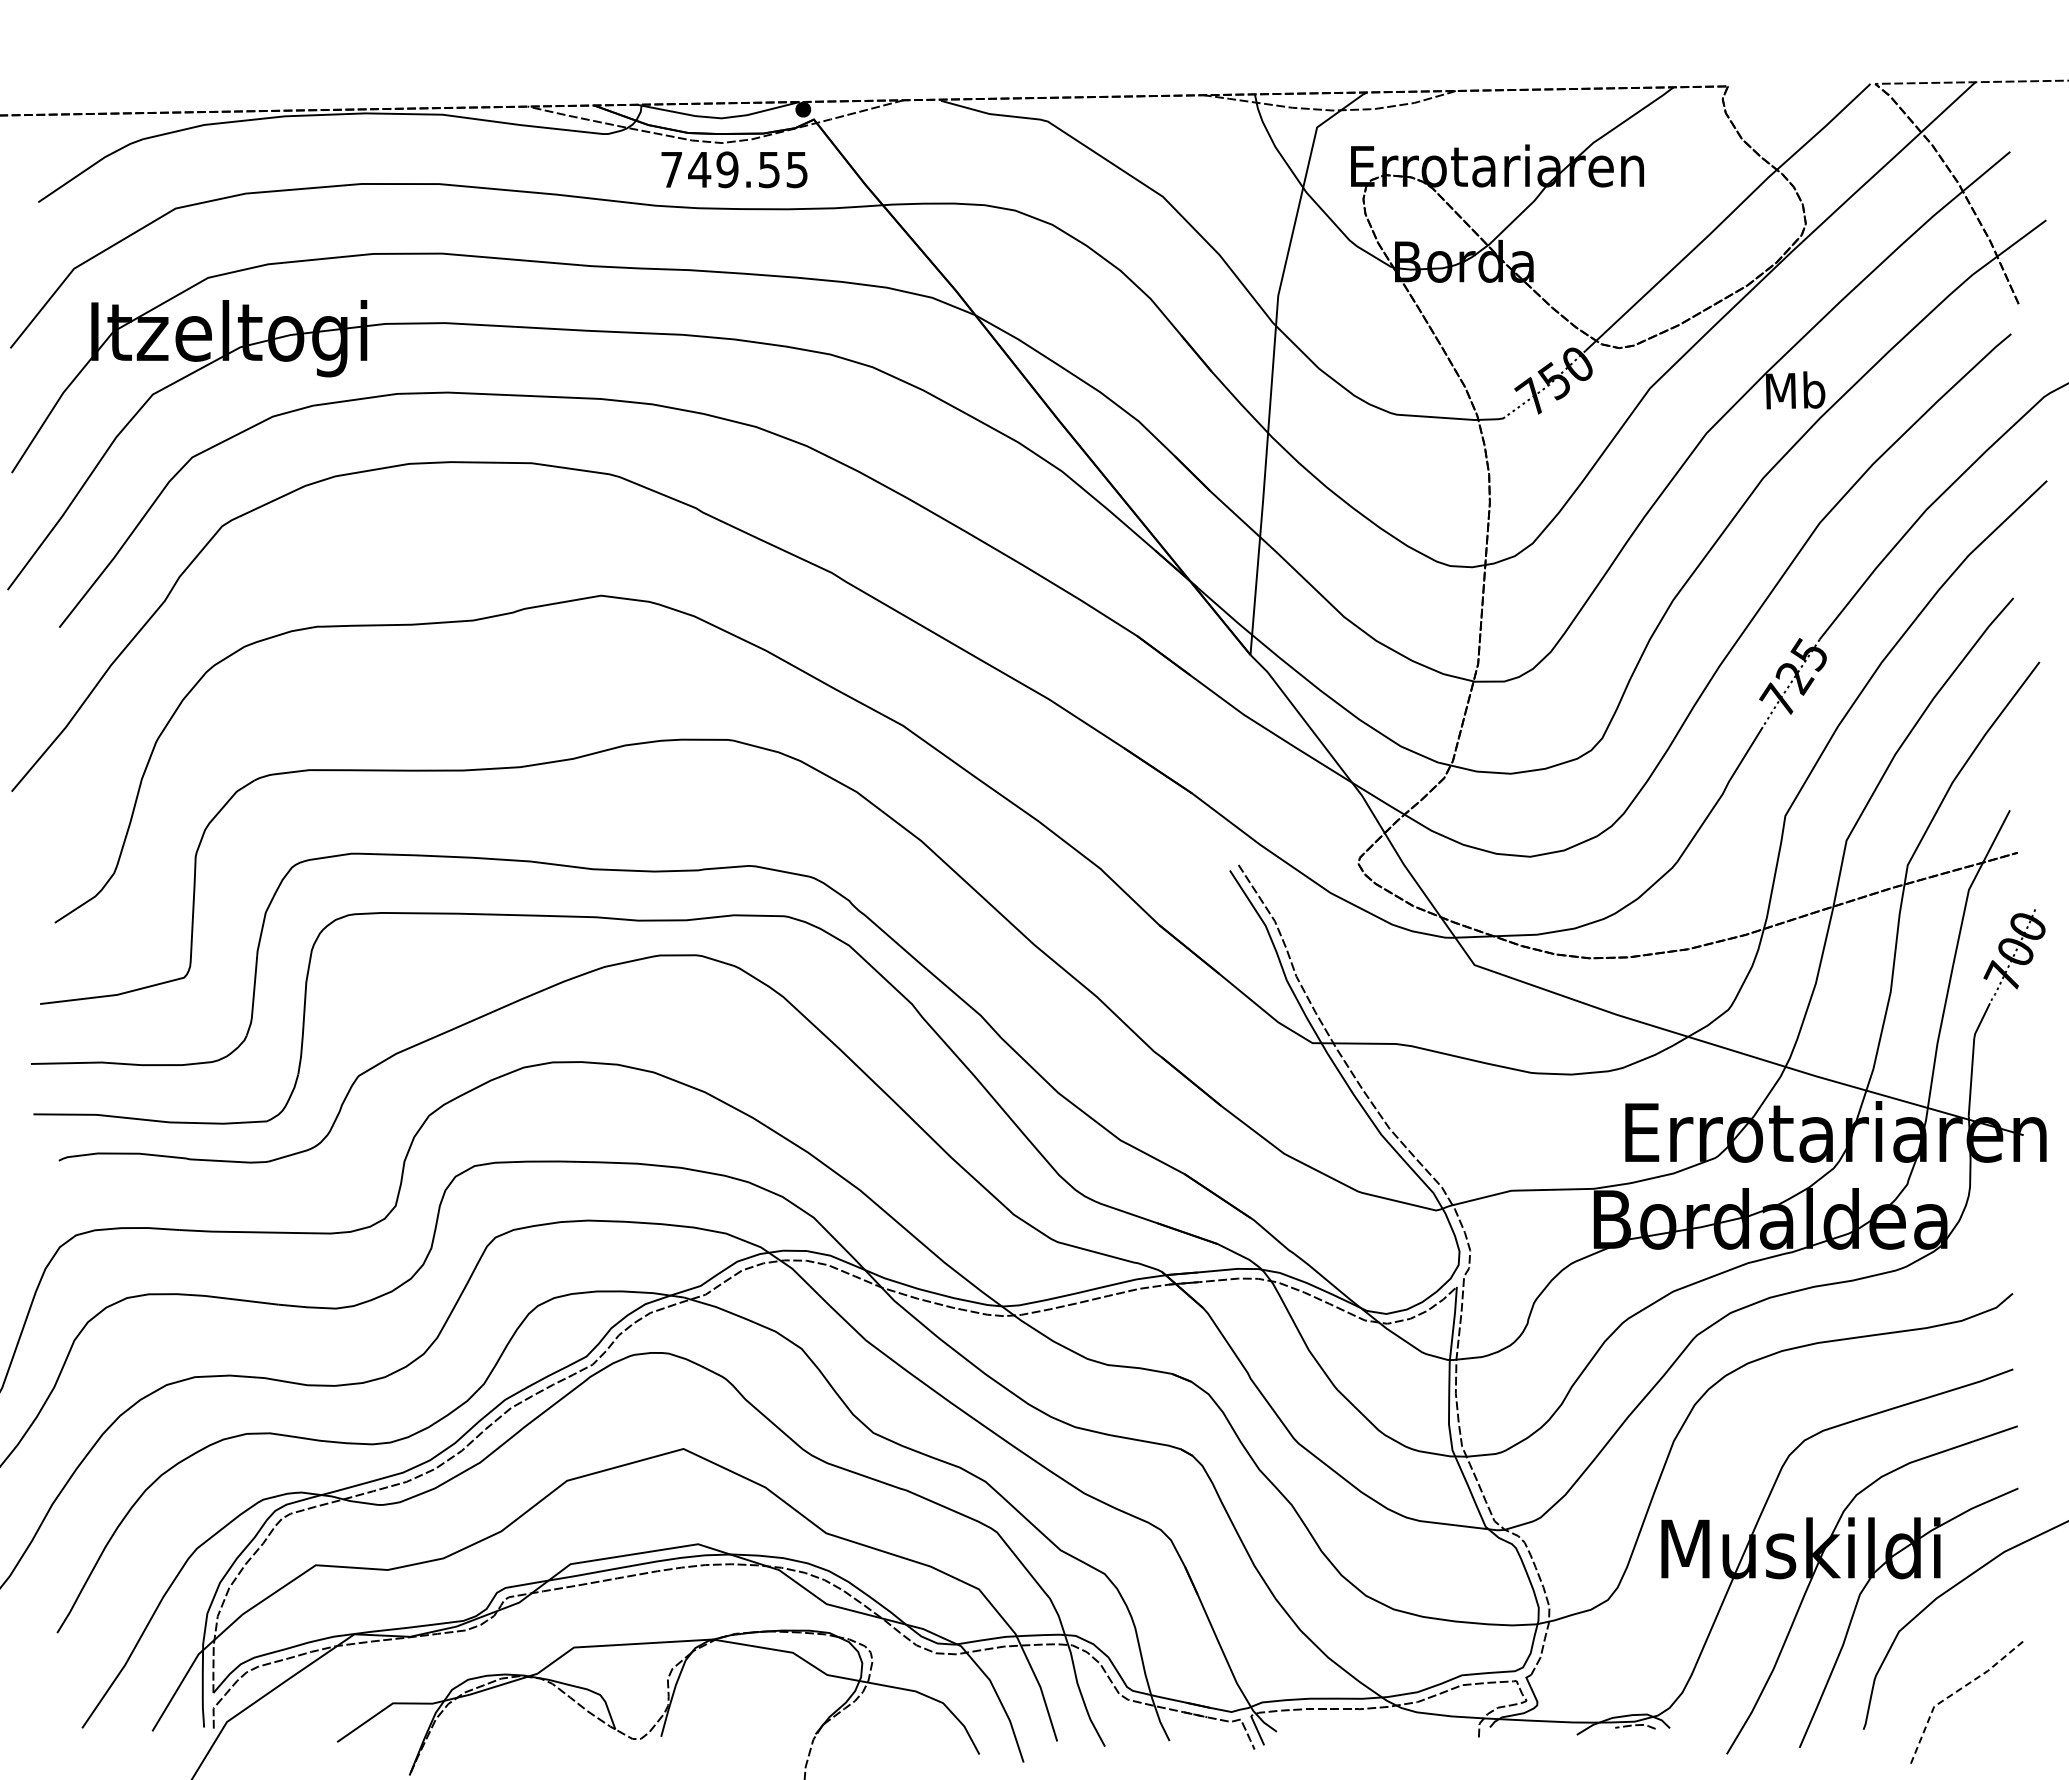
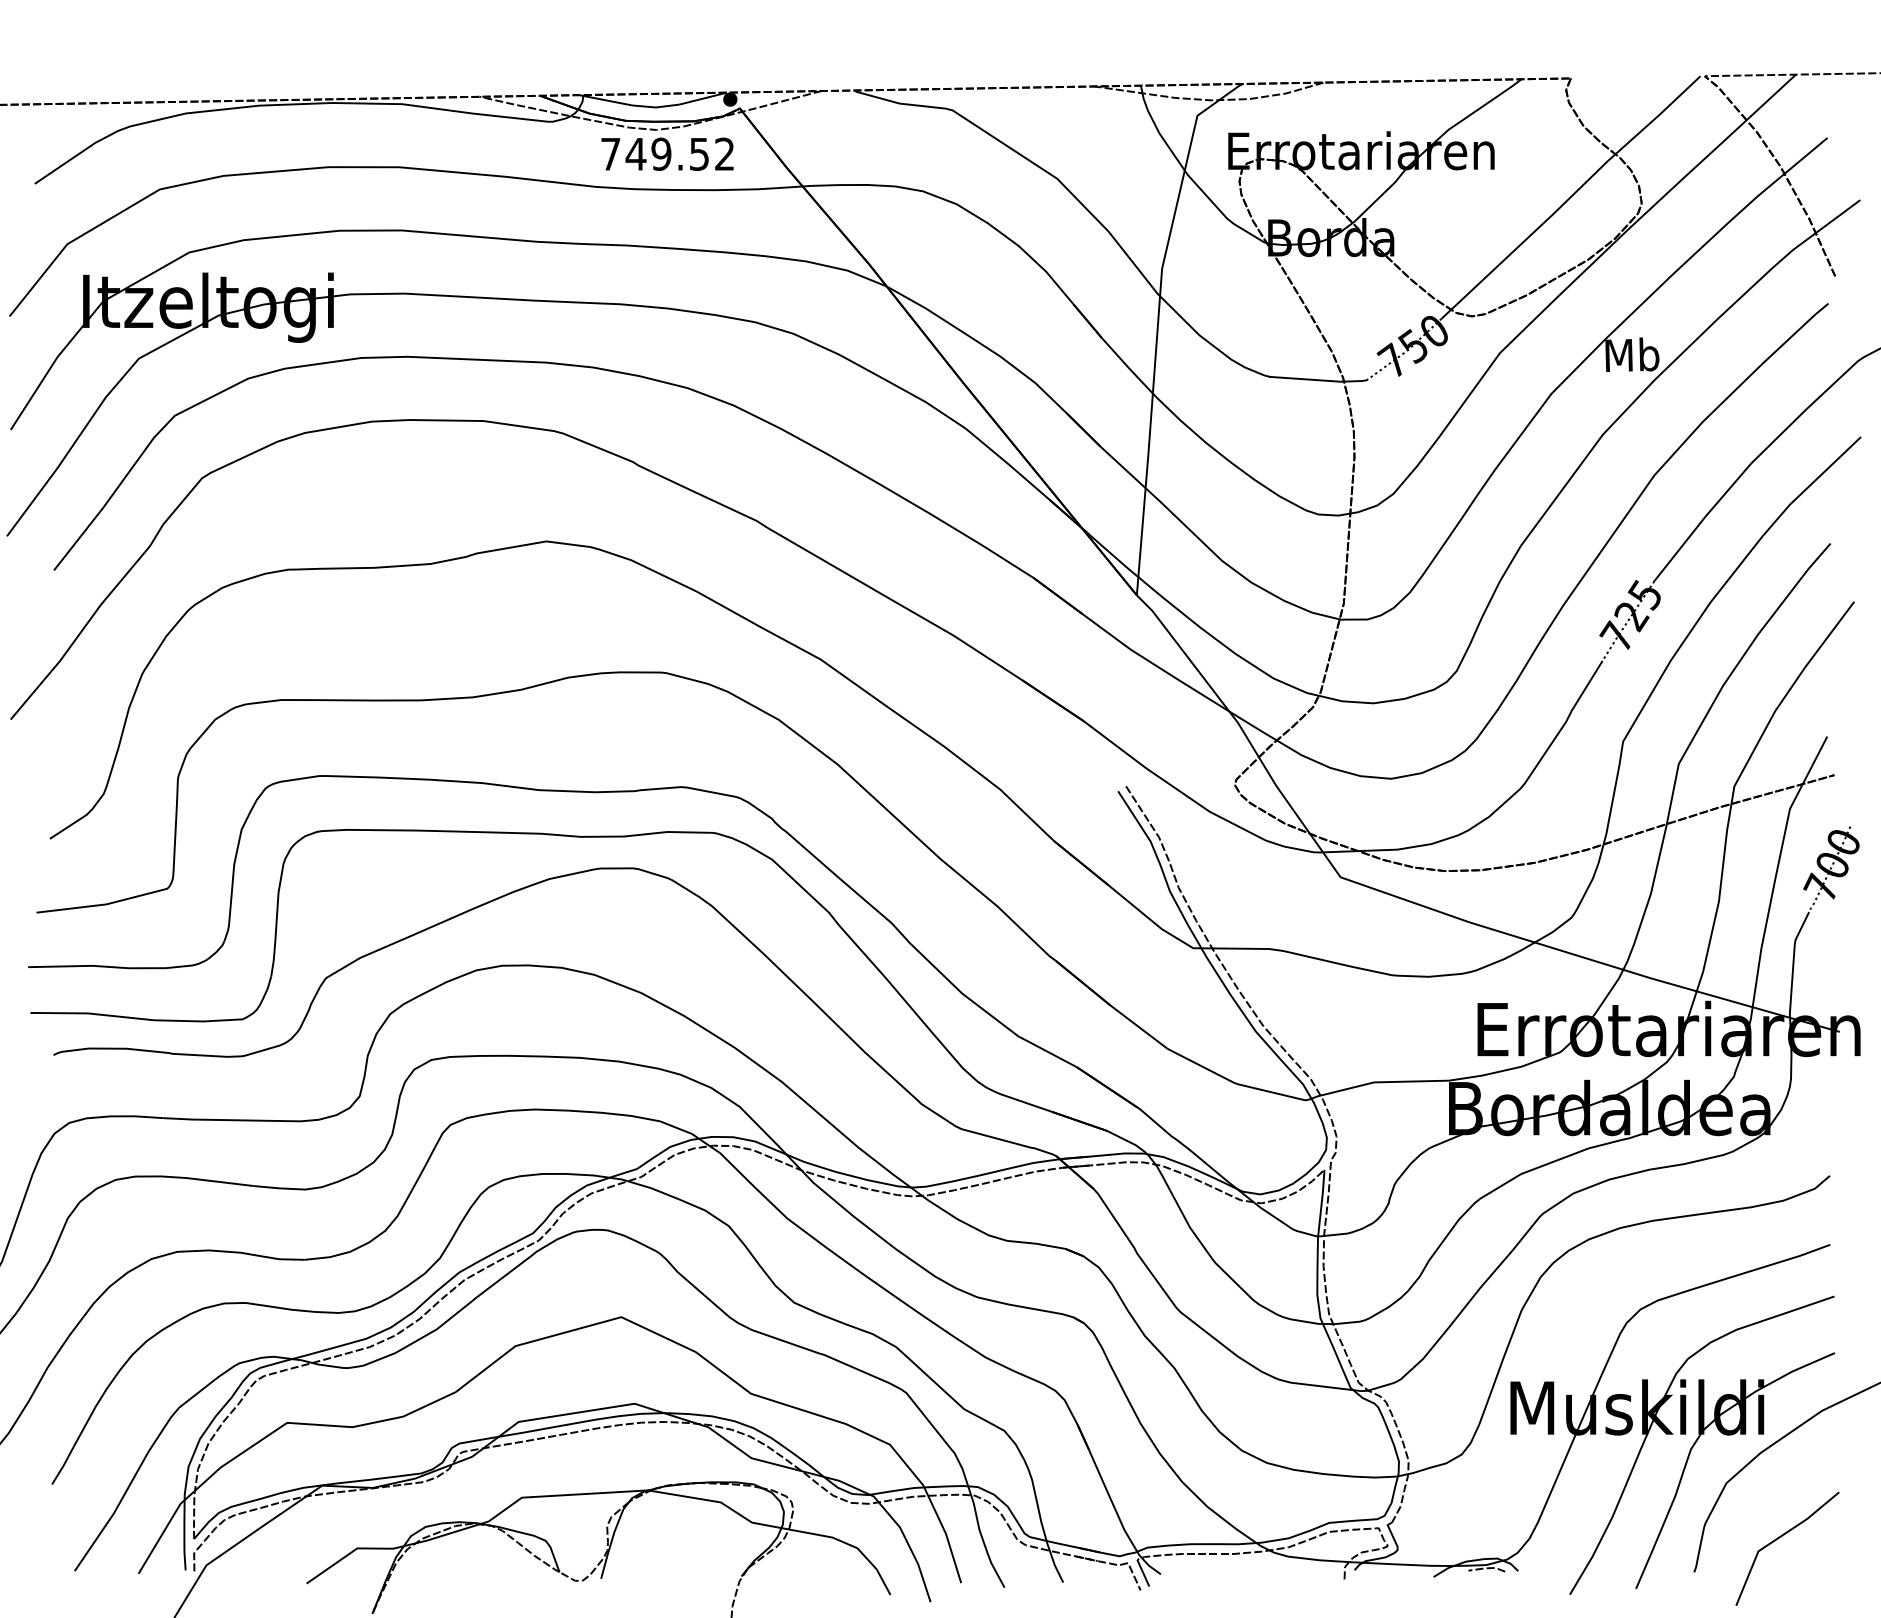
text: (796, 169) -> (724, 153), 749.55 -> 749.52
line: (1953, 1693) -> (1775, 1539), dashed -> solid

